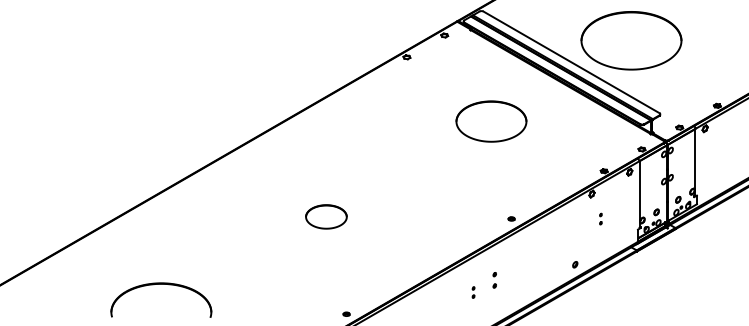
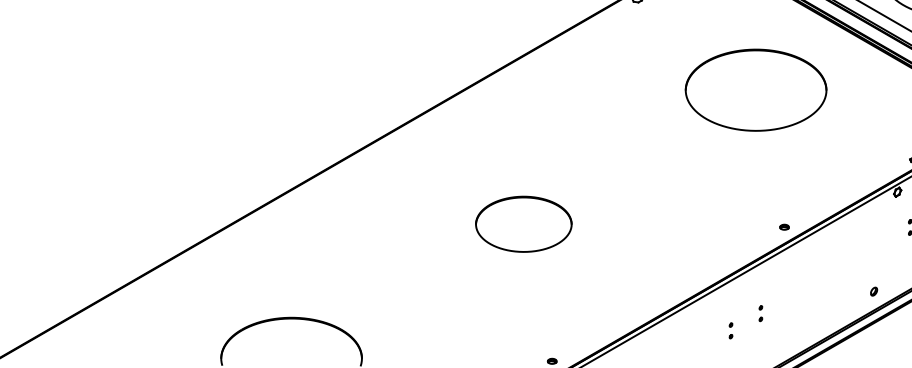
part: (491, 121) -> (756, 90), size x1.43
part: (326, 216) -> (523, 223), size x1.67
part: (494, 280) -> (760, 313), size x0.71

